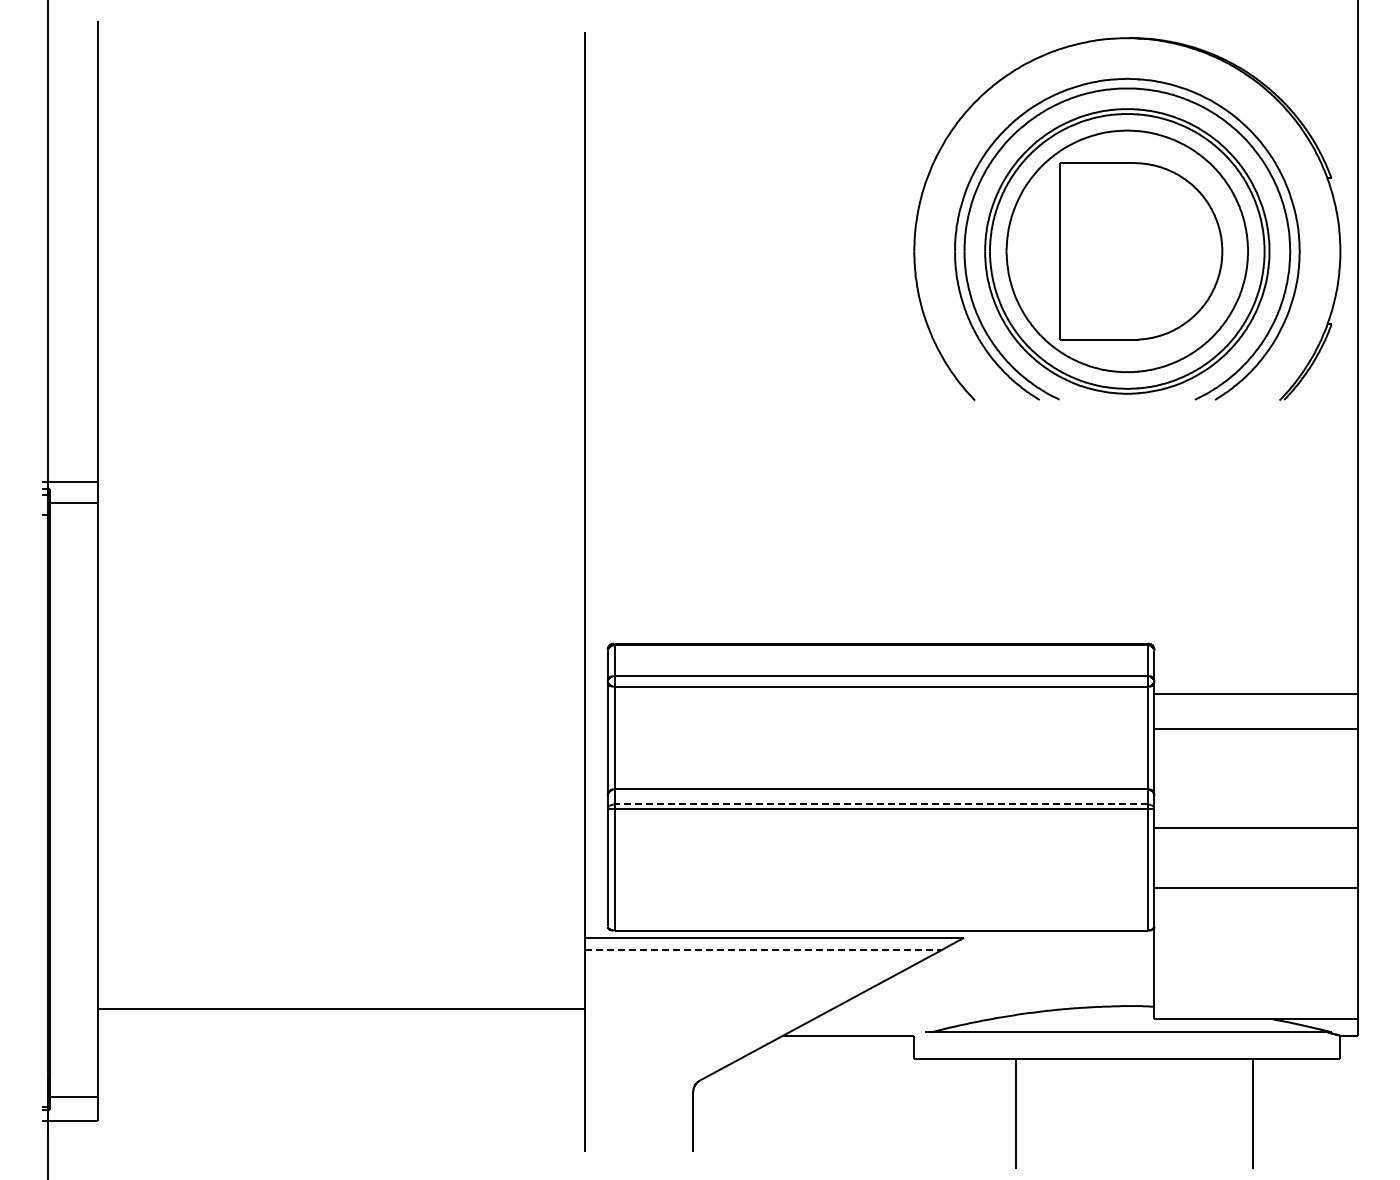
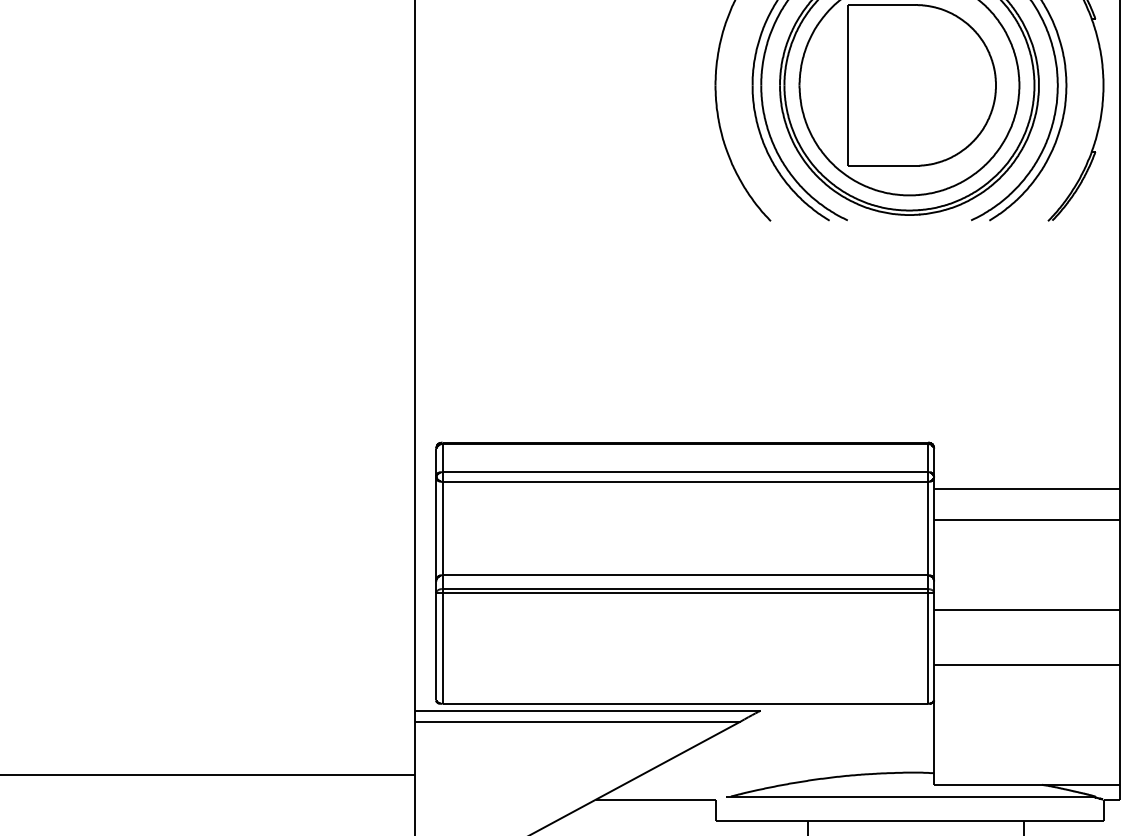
line: (881, 804) -> (685, 589), dashed -> solid
line: (763, 950) -> (578, 722), dashed -> solid

